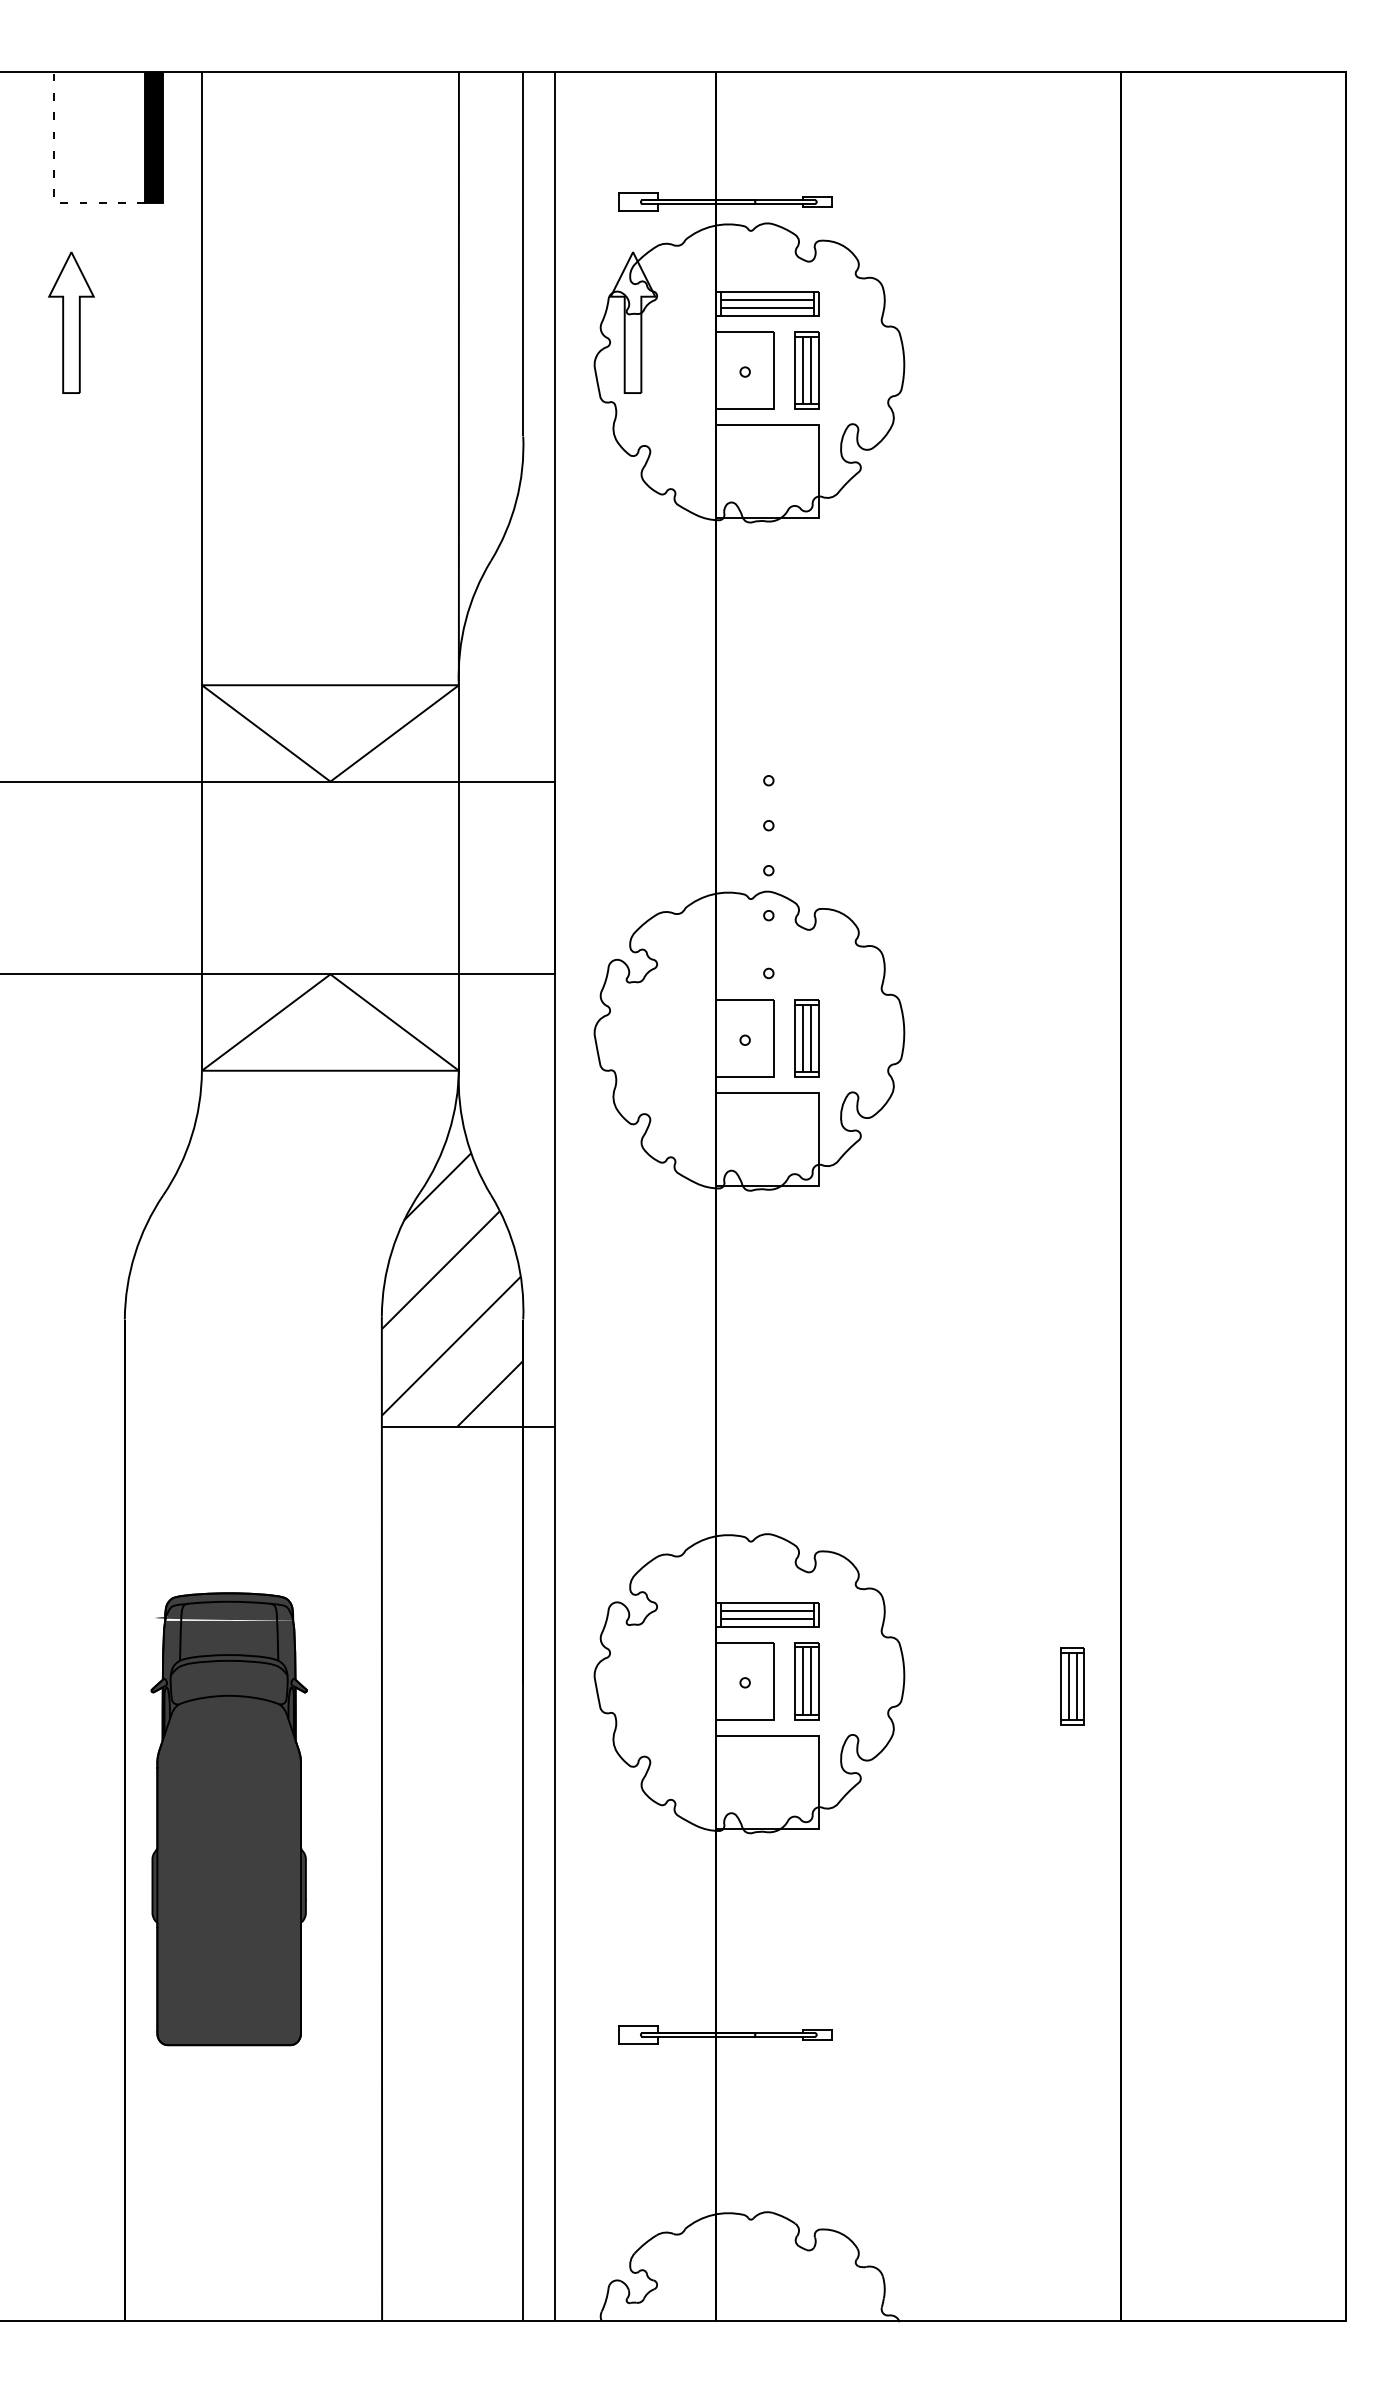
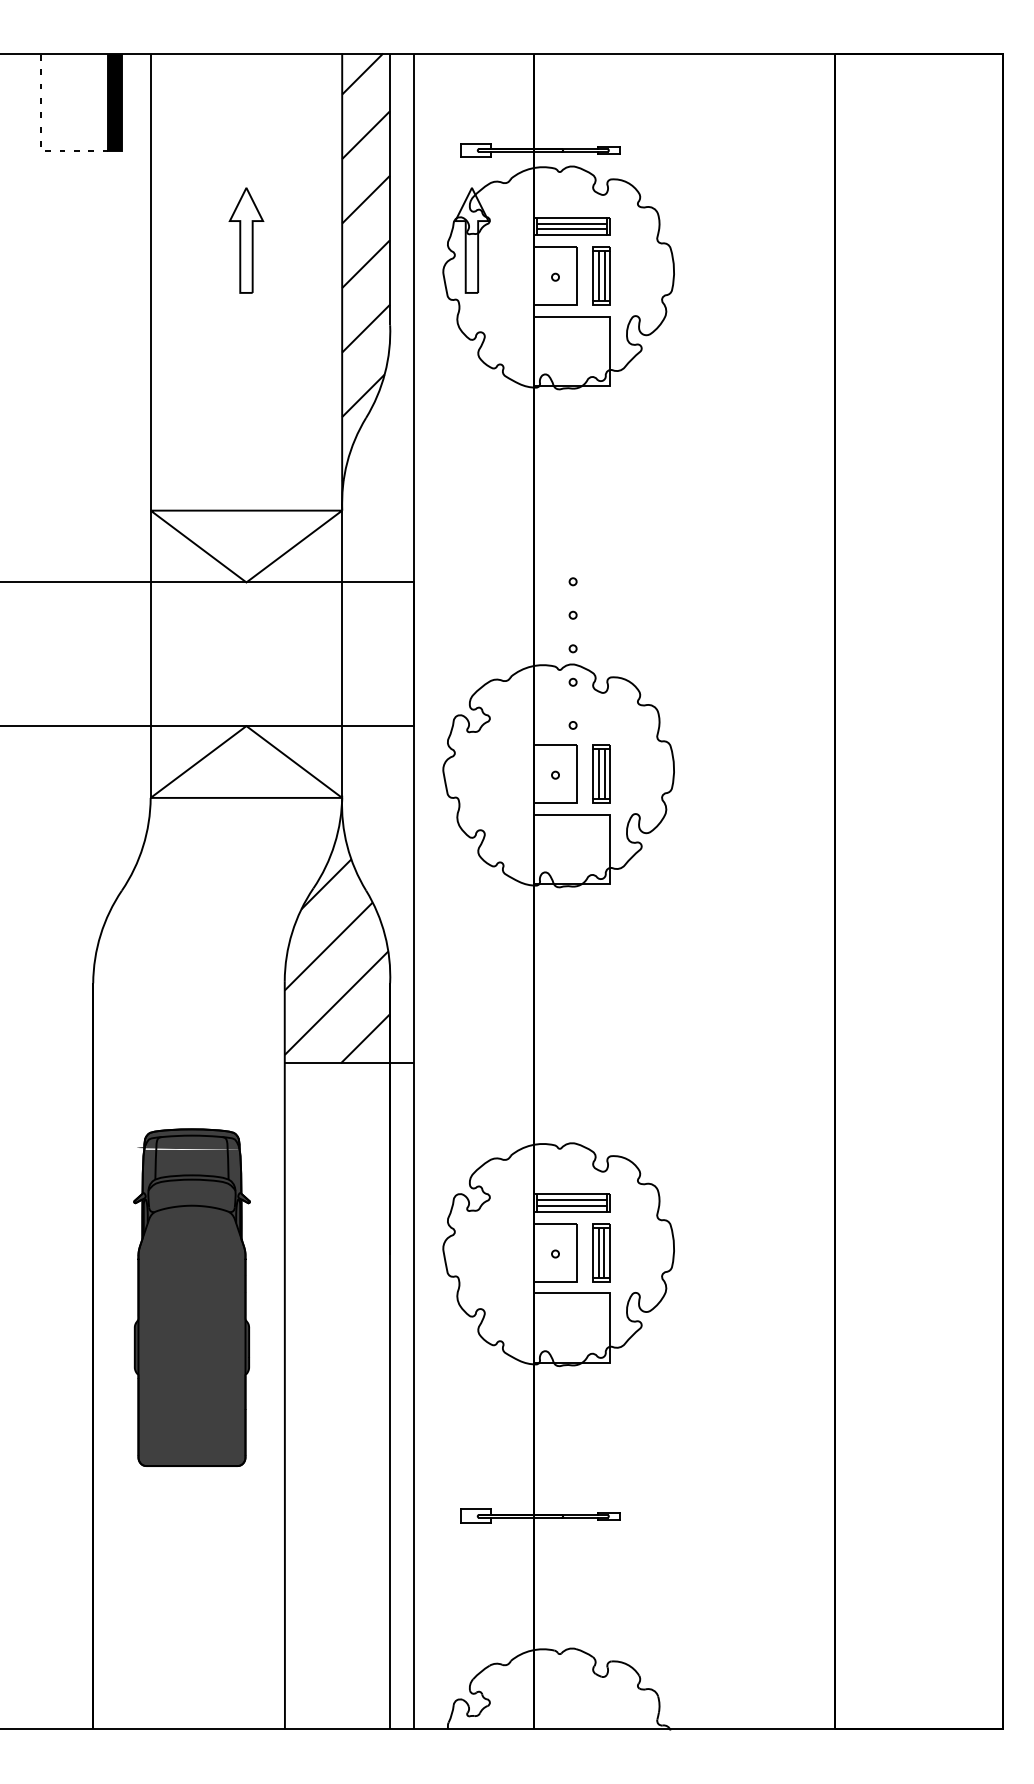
part: (71, 322) -> (246, 240), moved
hatch: (491, 358) -> (366, 267), added
part: (1072, 1686) -> (799, 1256), removed
part: (228, 1818) -> (191, 1297), moved

